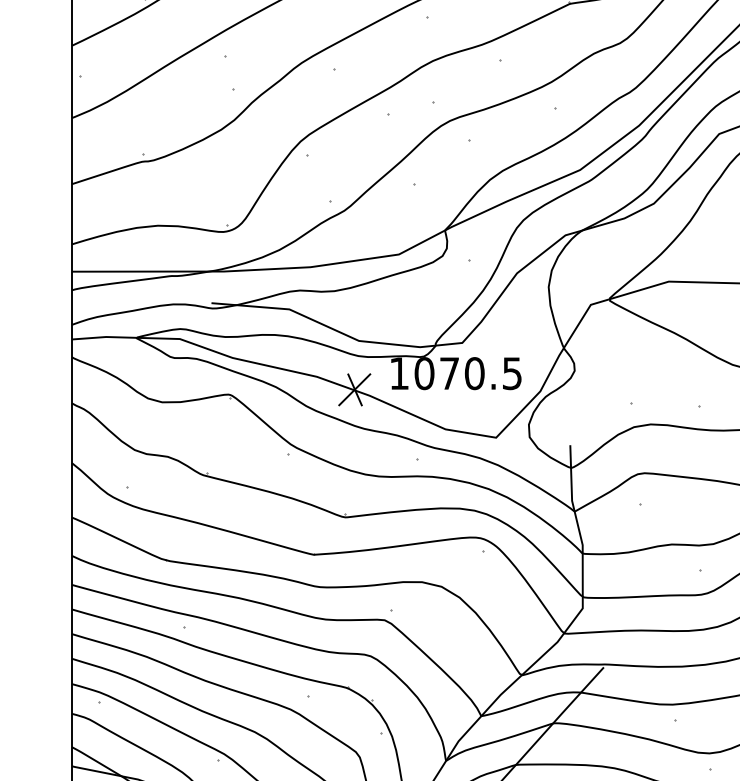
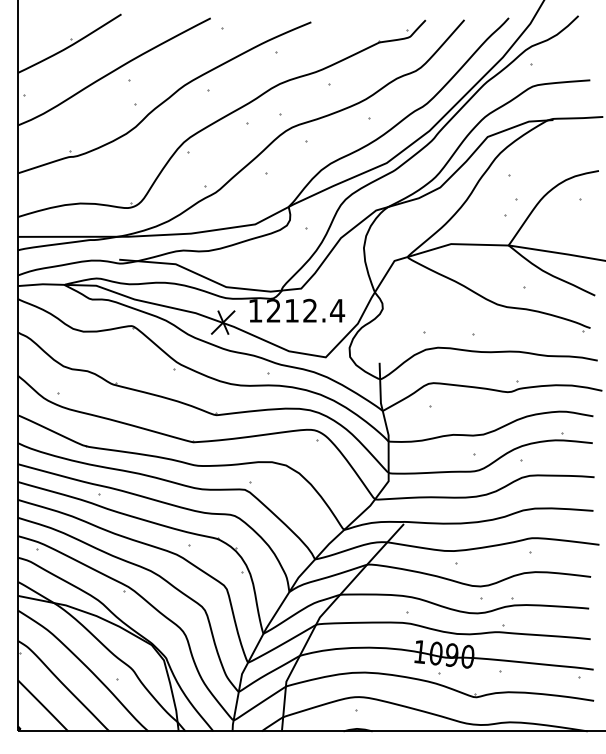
text: (468, 373) -> (305, 310), 1070.5 -> 1212.4

